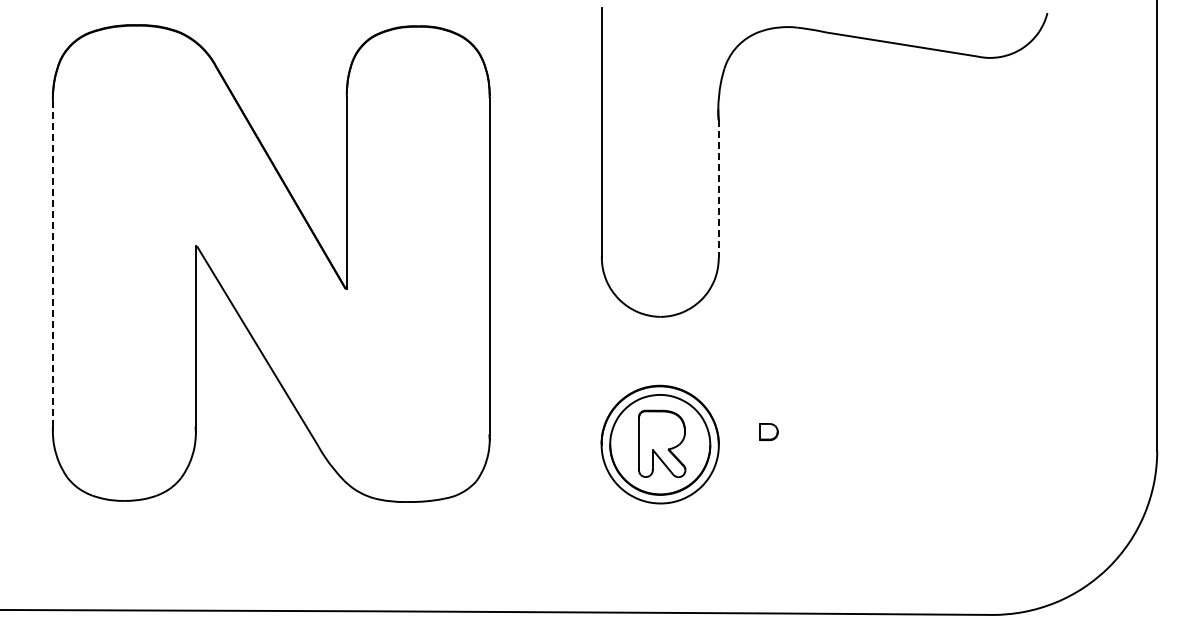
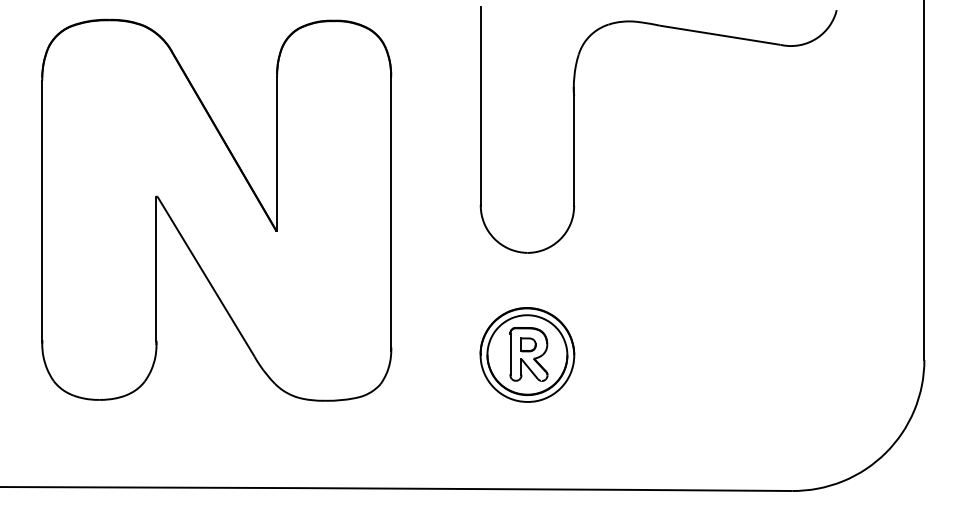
line: (718, 188) -> (573, 150), dashed -> solid
line: (52, 264) -> (41, 211), dashed -> solid
part: (768, 432) -> (528, 345), moved

